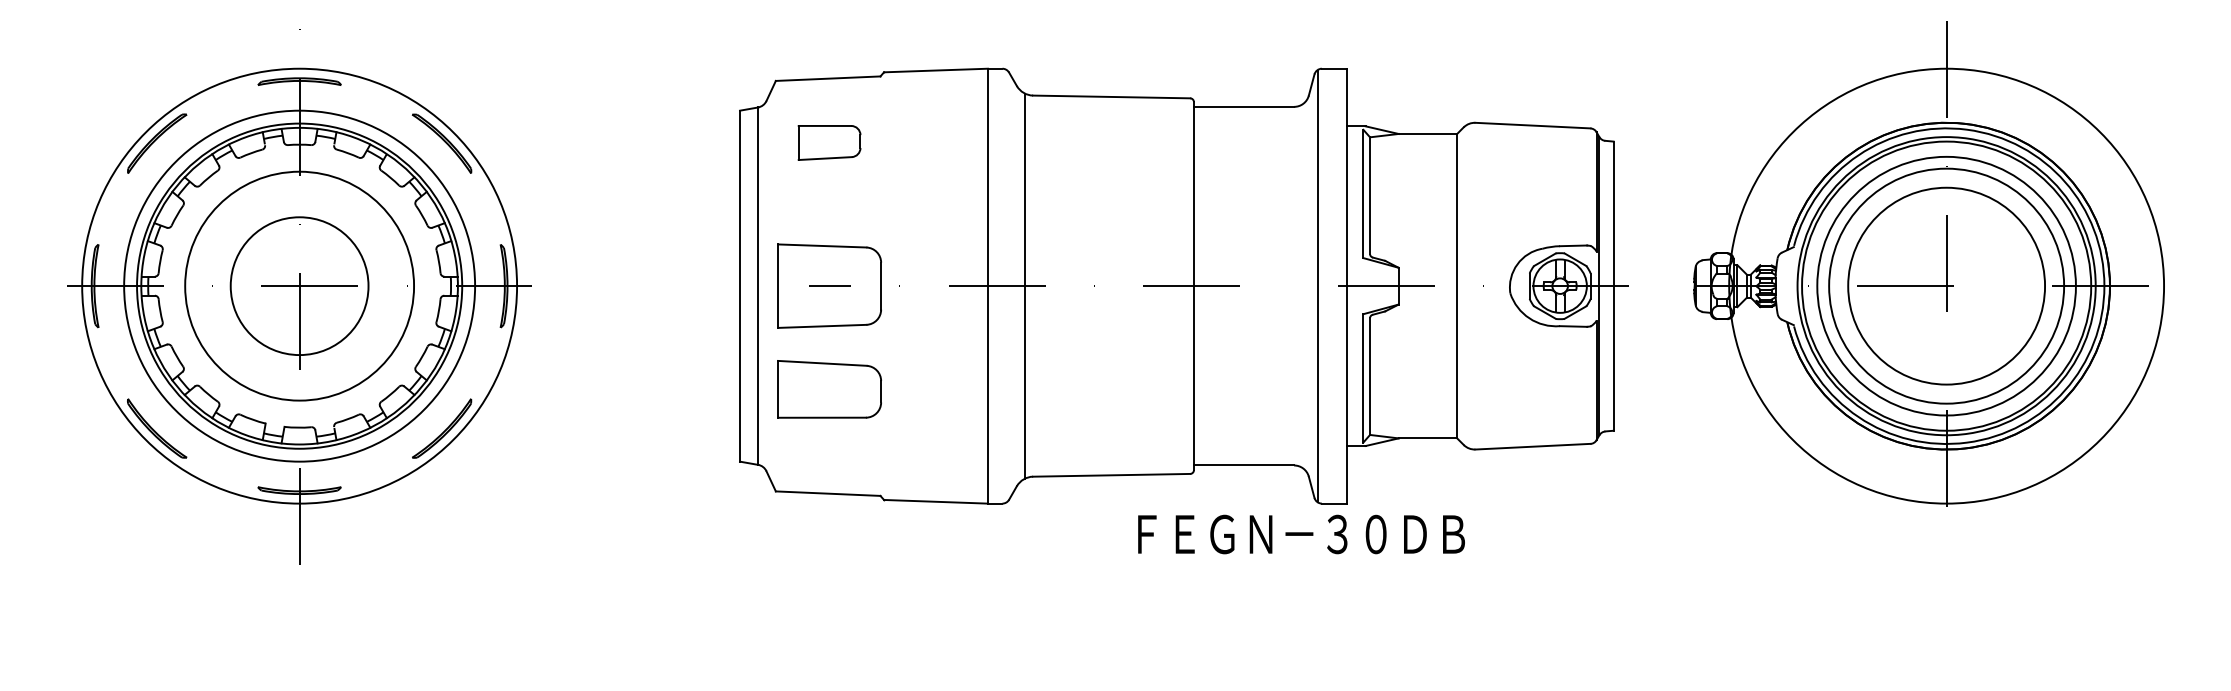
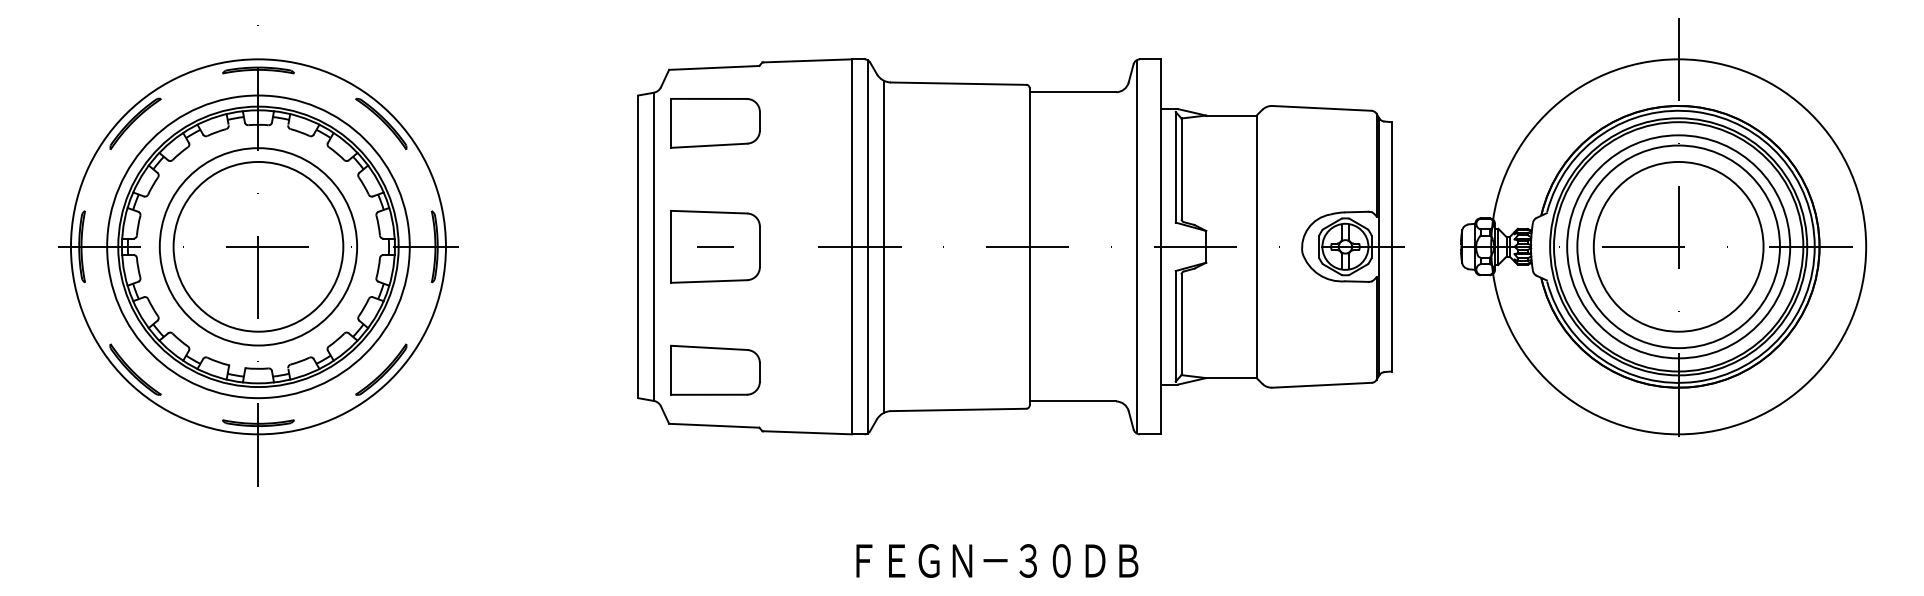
part: (829, 142) -> (715, 122), size x1.67
circle: (299, 285) -> (258, 246), size x1.43
line: (1005, 285) -> (867, 246), added
part: (829, 389) -> (715, 370), moved
text: (1301, 534) -> (997, 561), moved

